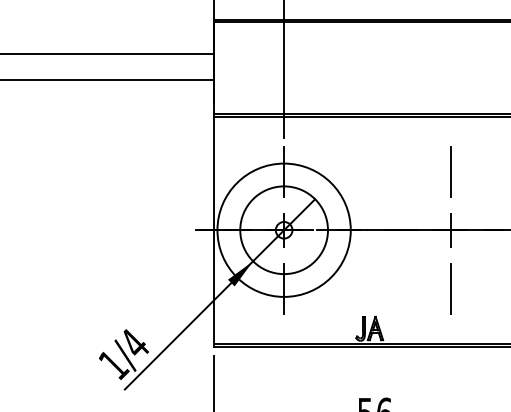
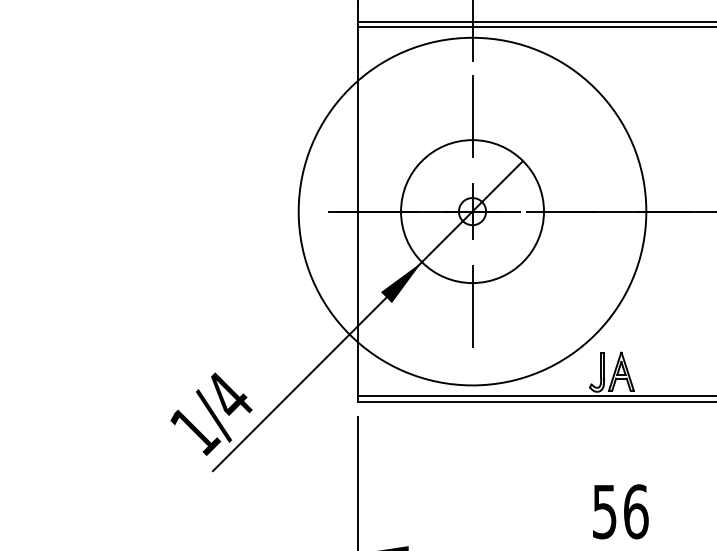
circle: (283, 229) -> (471, 210), size x1.6

